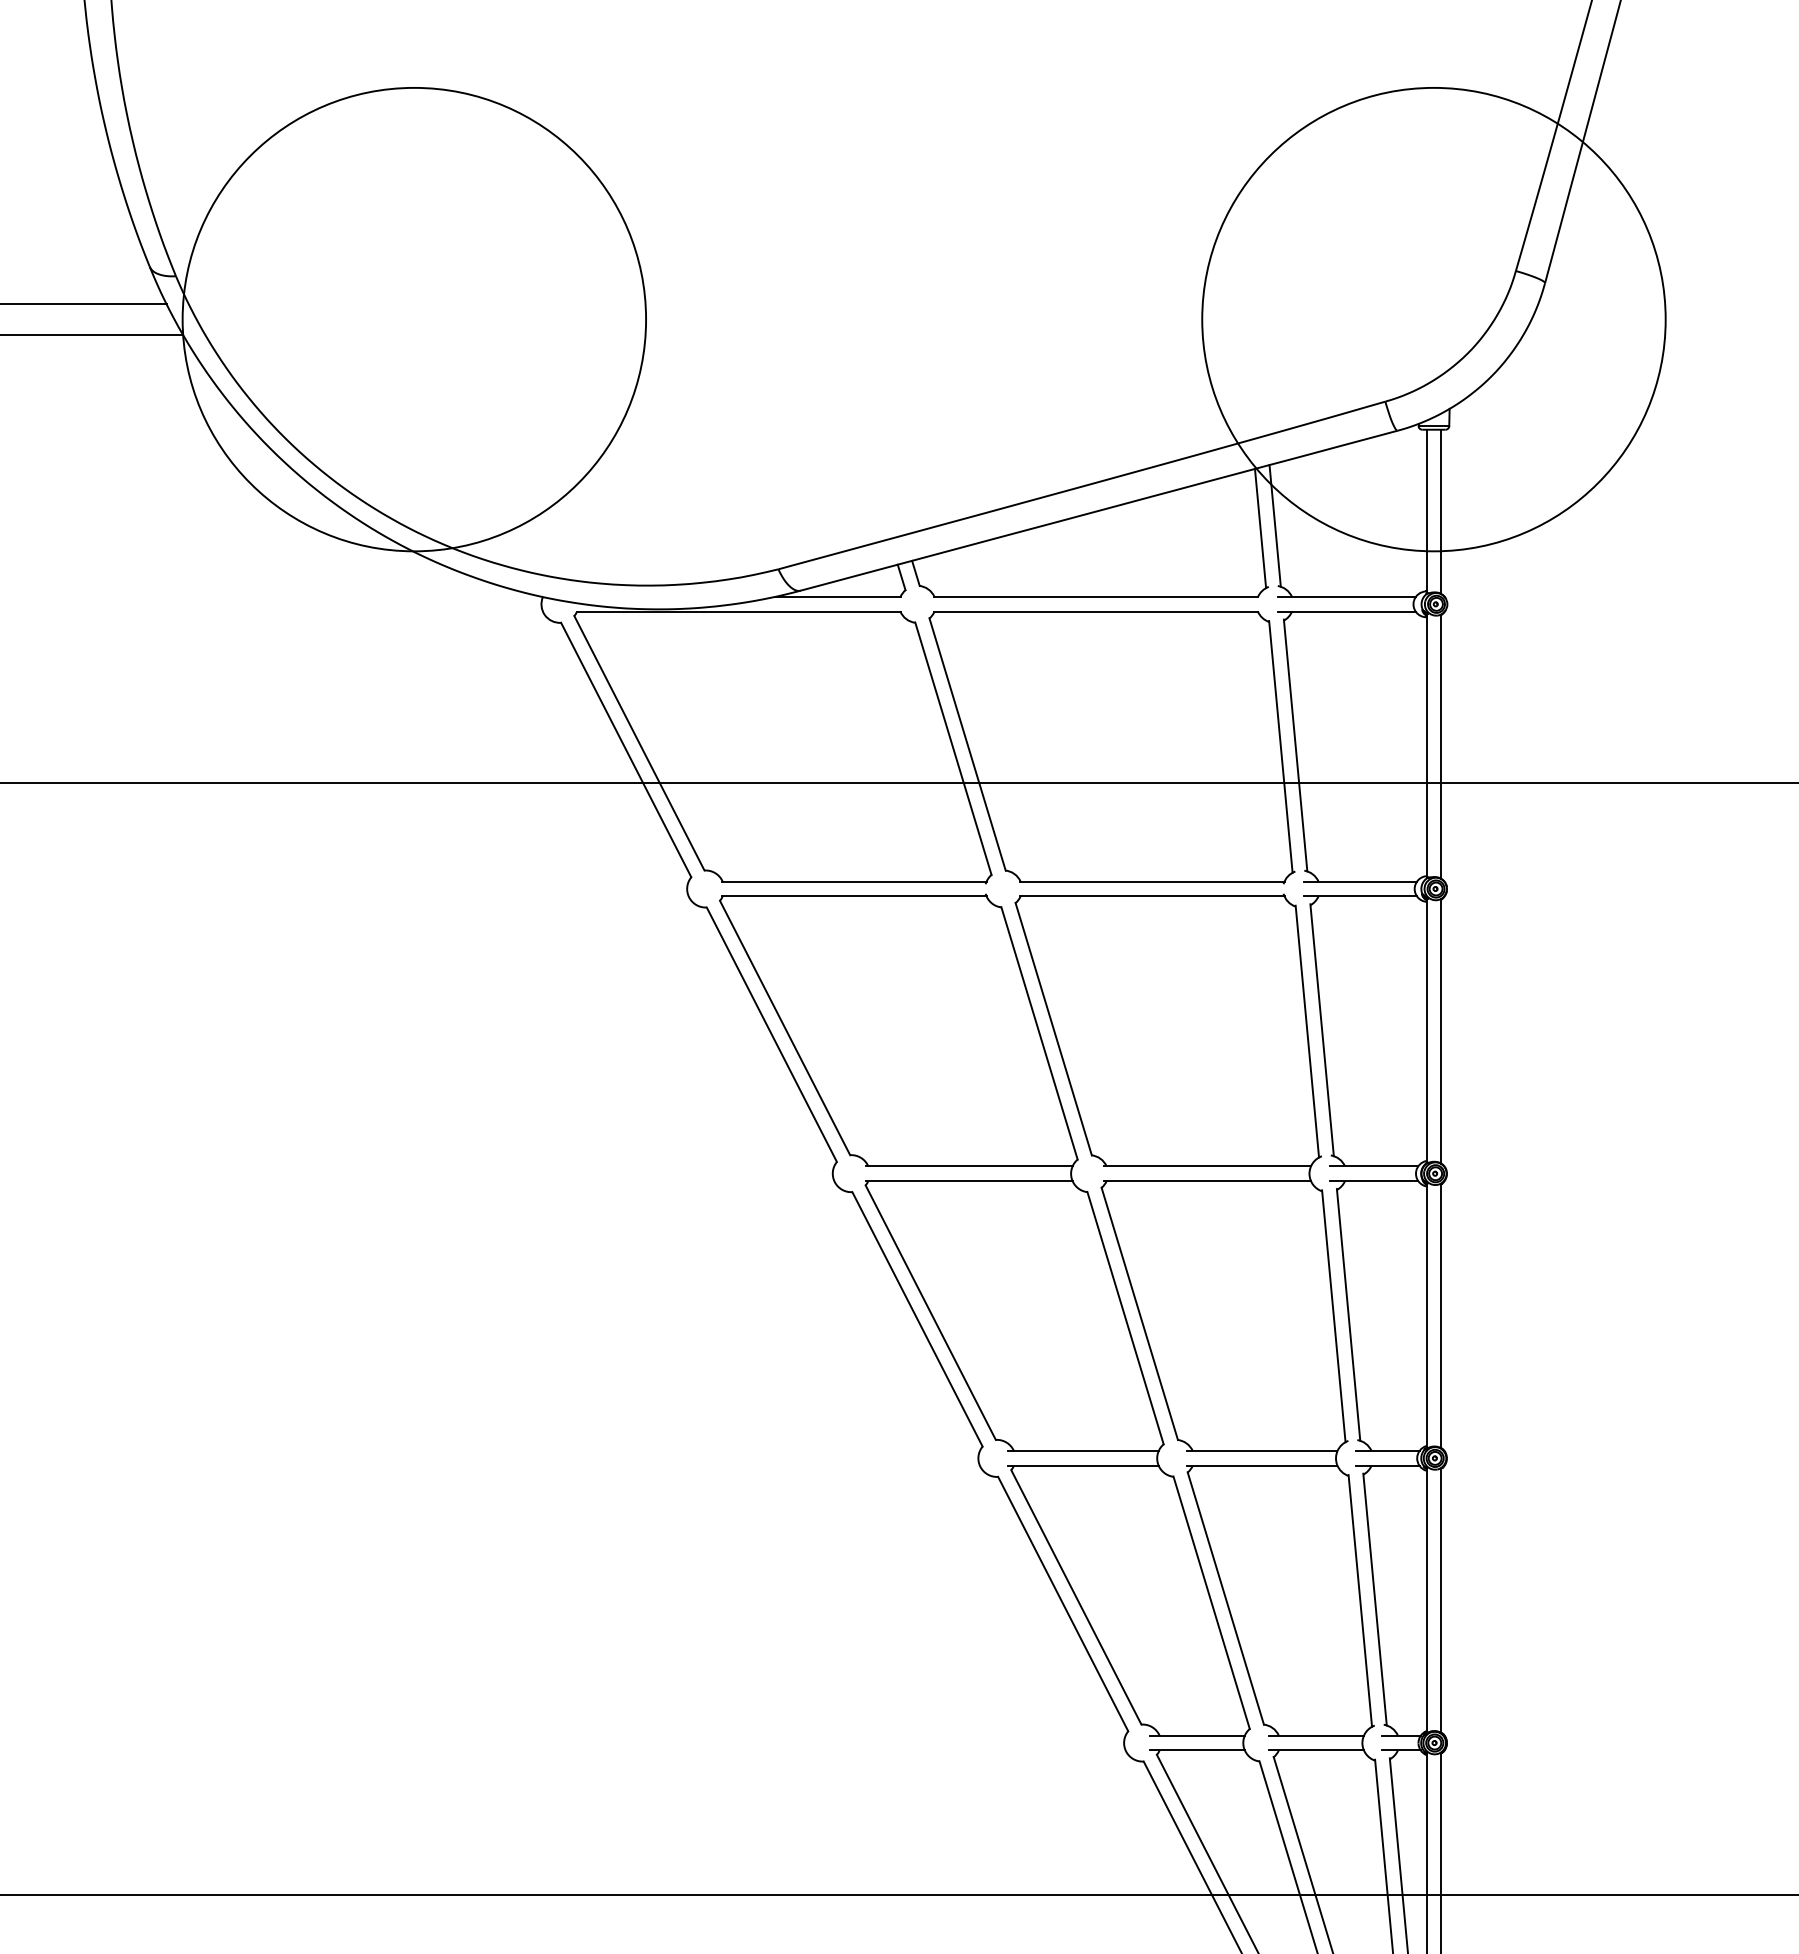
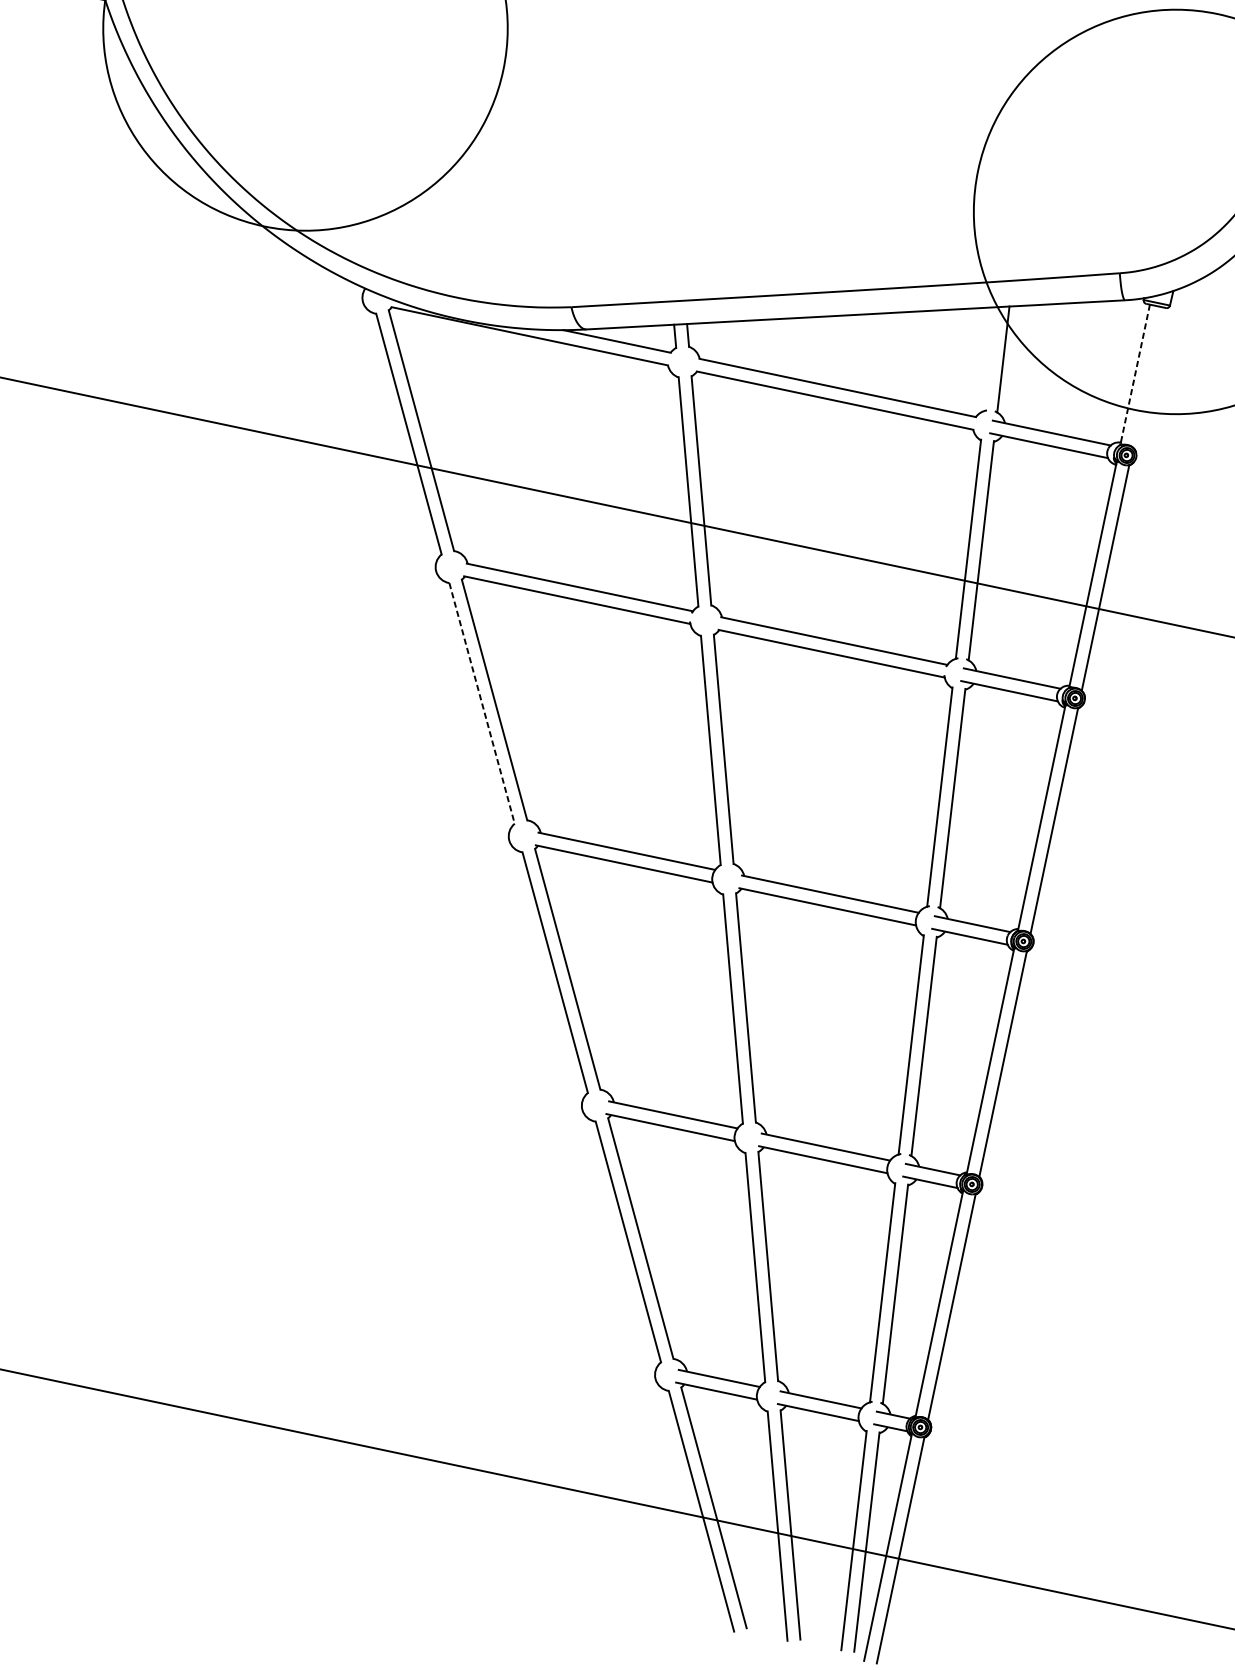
line: (1426, 511) -> (1135, 374), solid -> dashed
line: (1441, 511) -> (1147, 377), removed
line: (1260, 528) -> (990, 359), removed
line: (771, 1034) -> (481, 703), solid -> dashed

